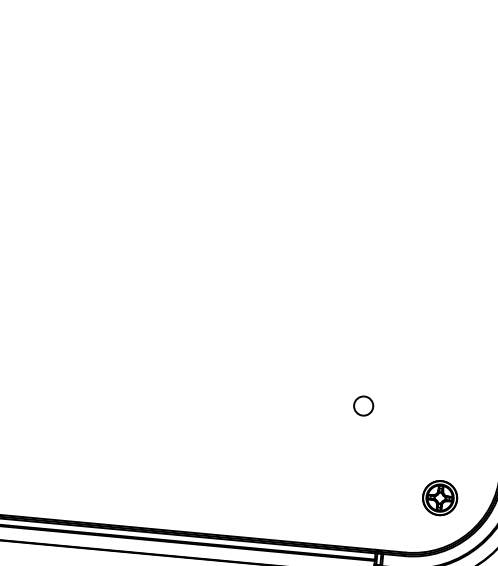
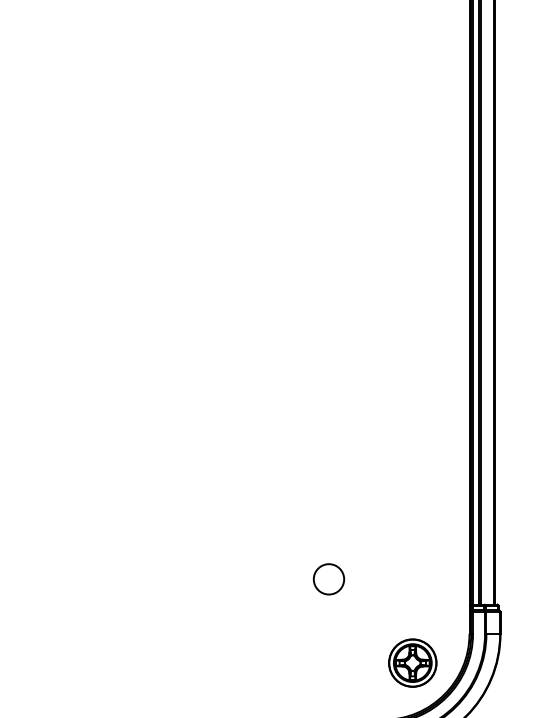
circle: (363, 405) -> (328, 578), size x1.6
part: (439, 497) -> (412, 662), size x1.4

